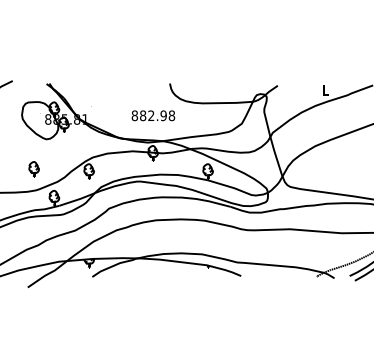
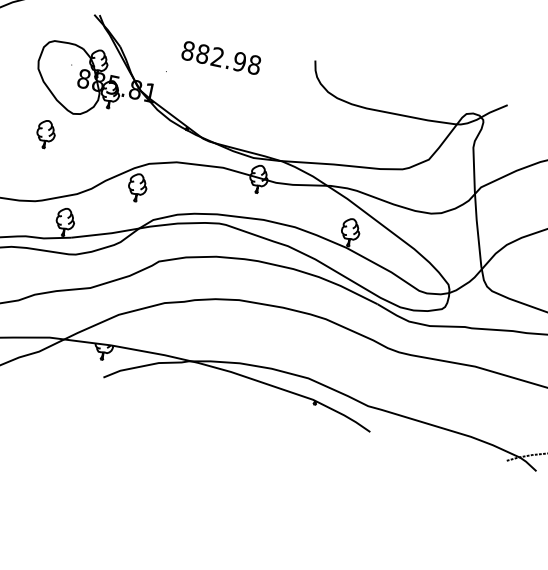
text: (153, 115) -> (221, 57), moved
part: (33, 169) -> (44, 134), moved

